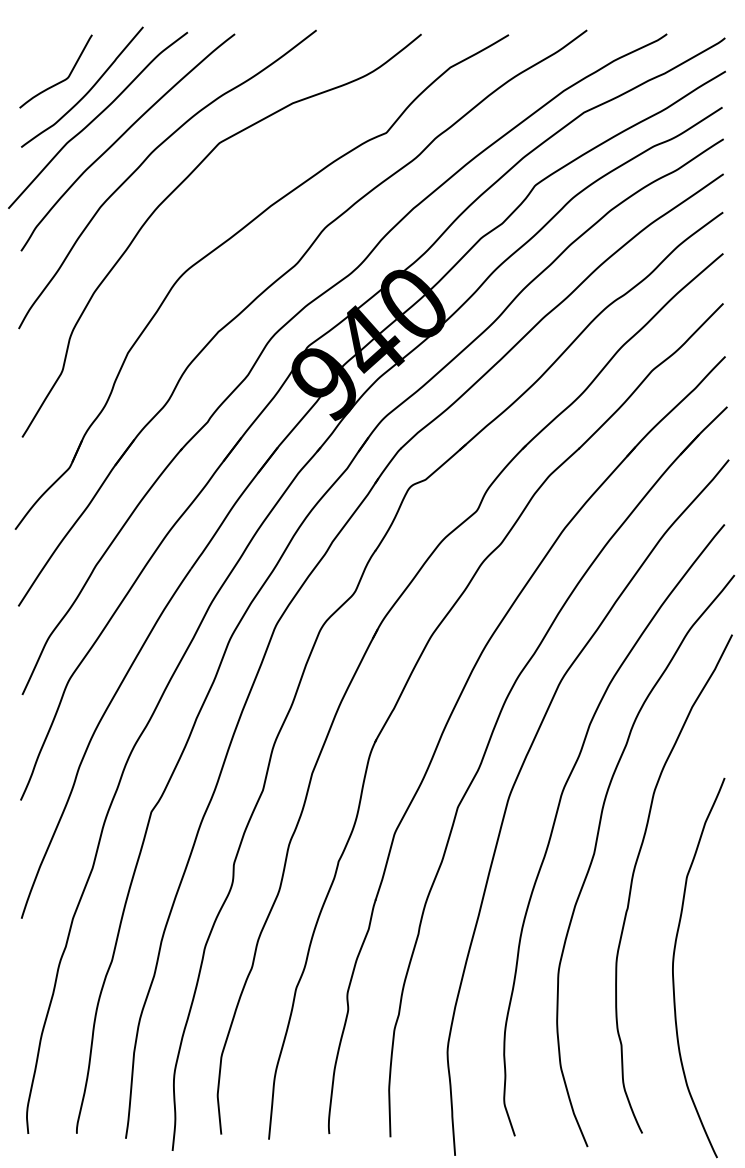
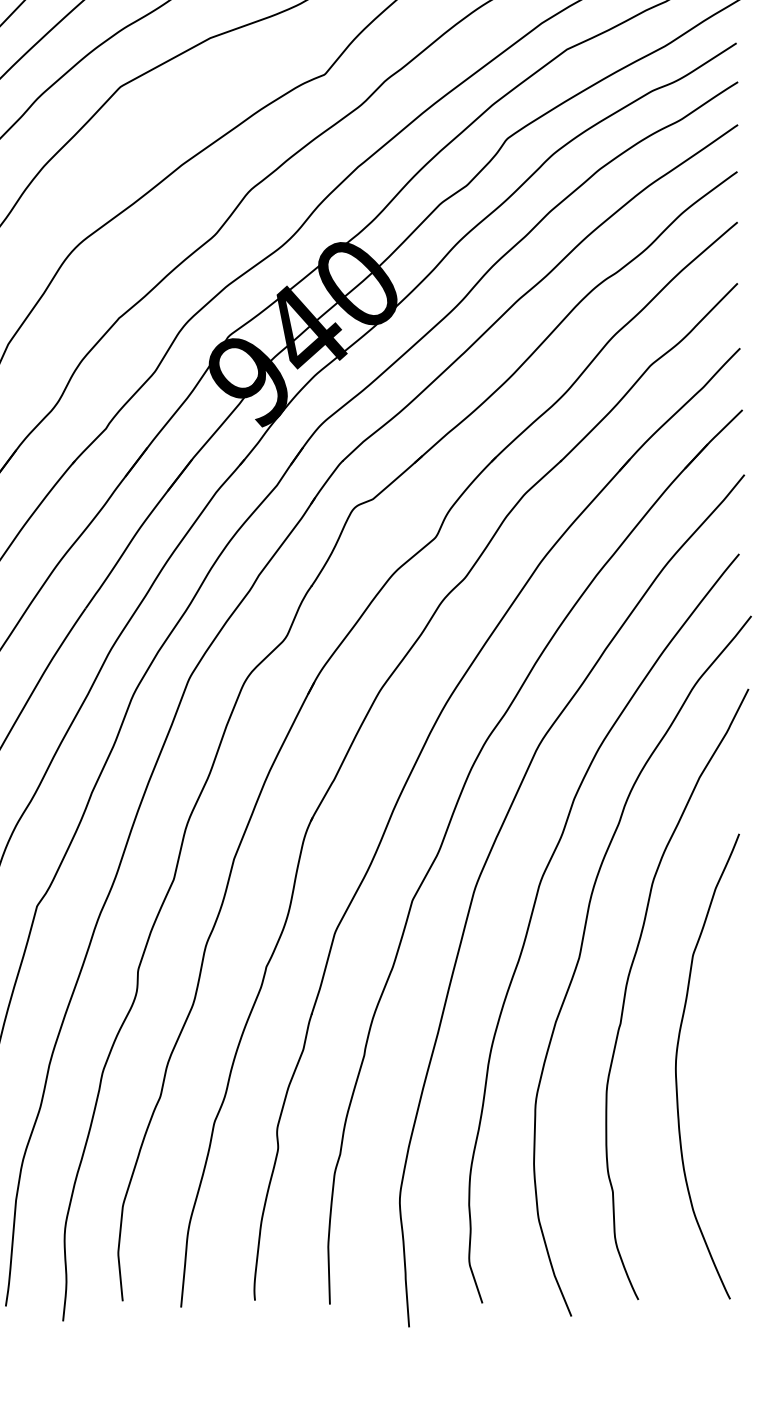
curve: (674, 961) -> (677, 1058), moved

